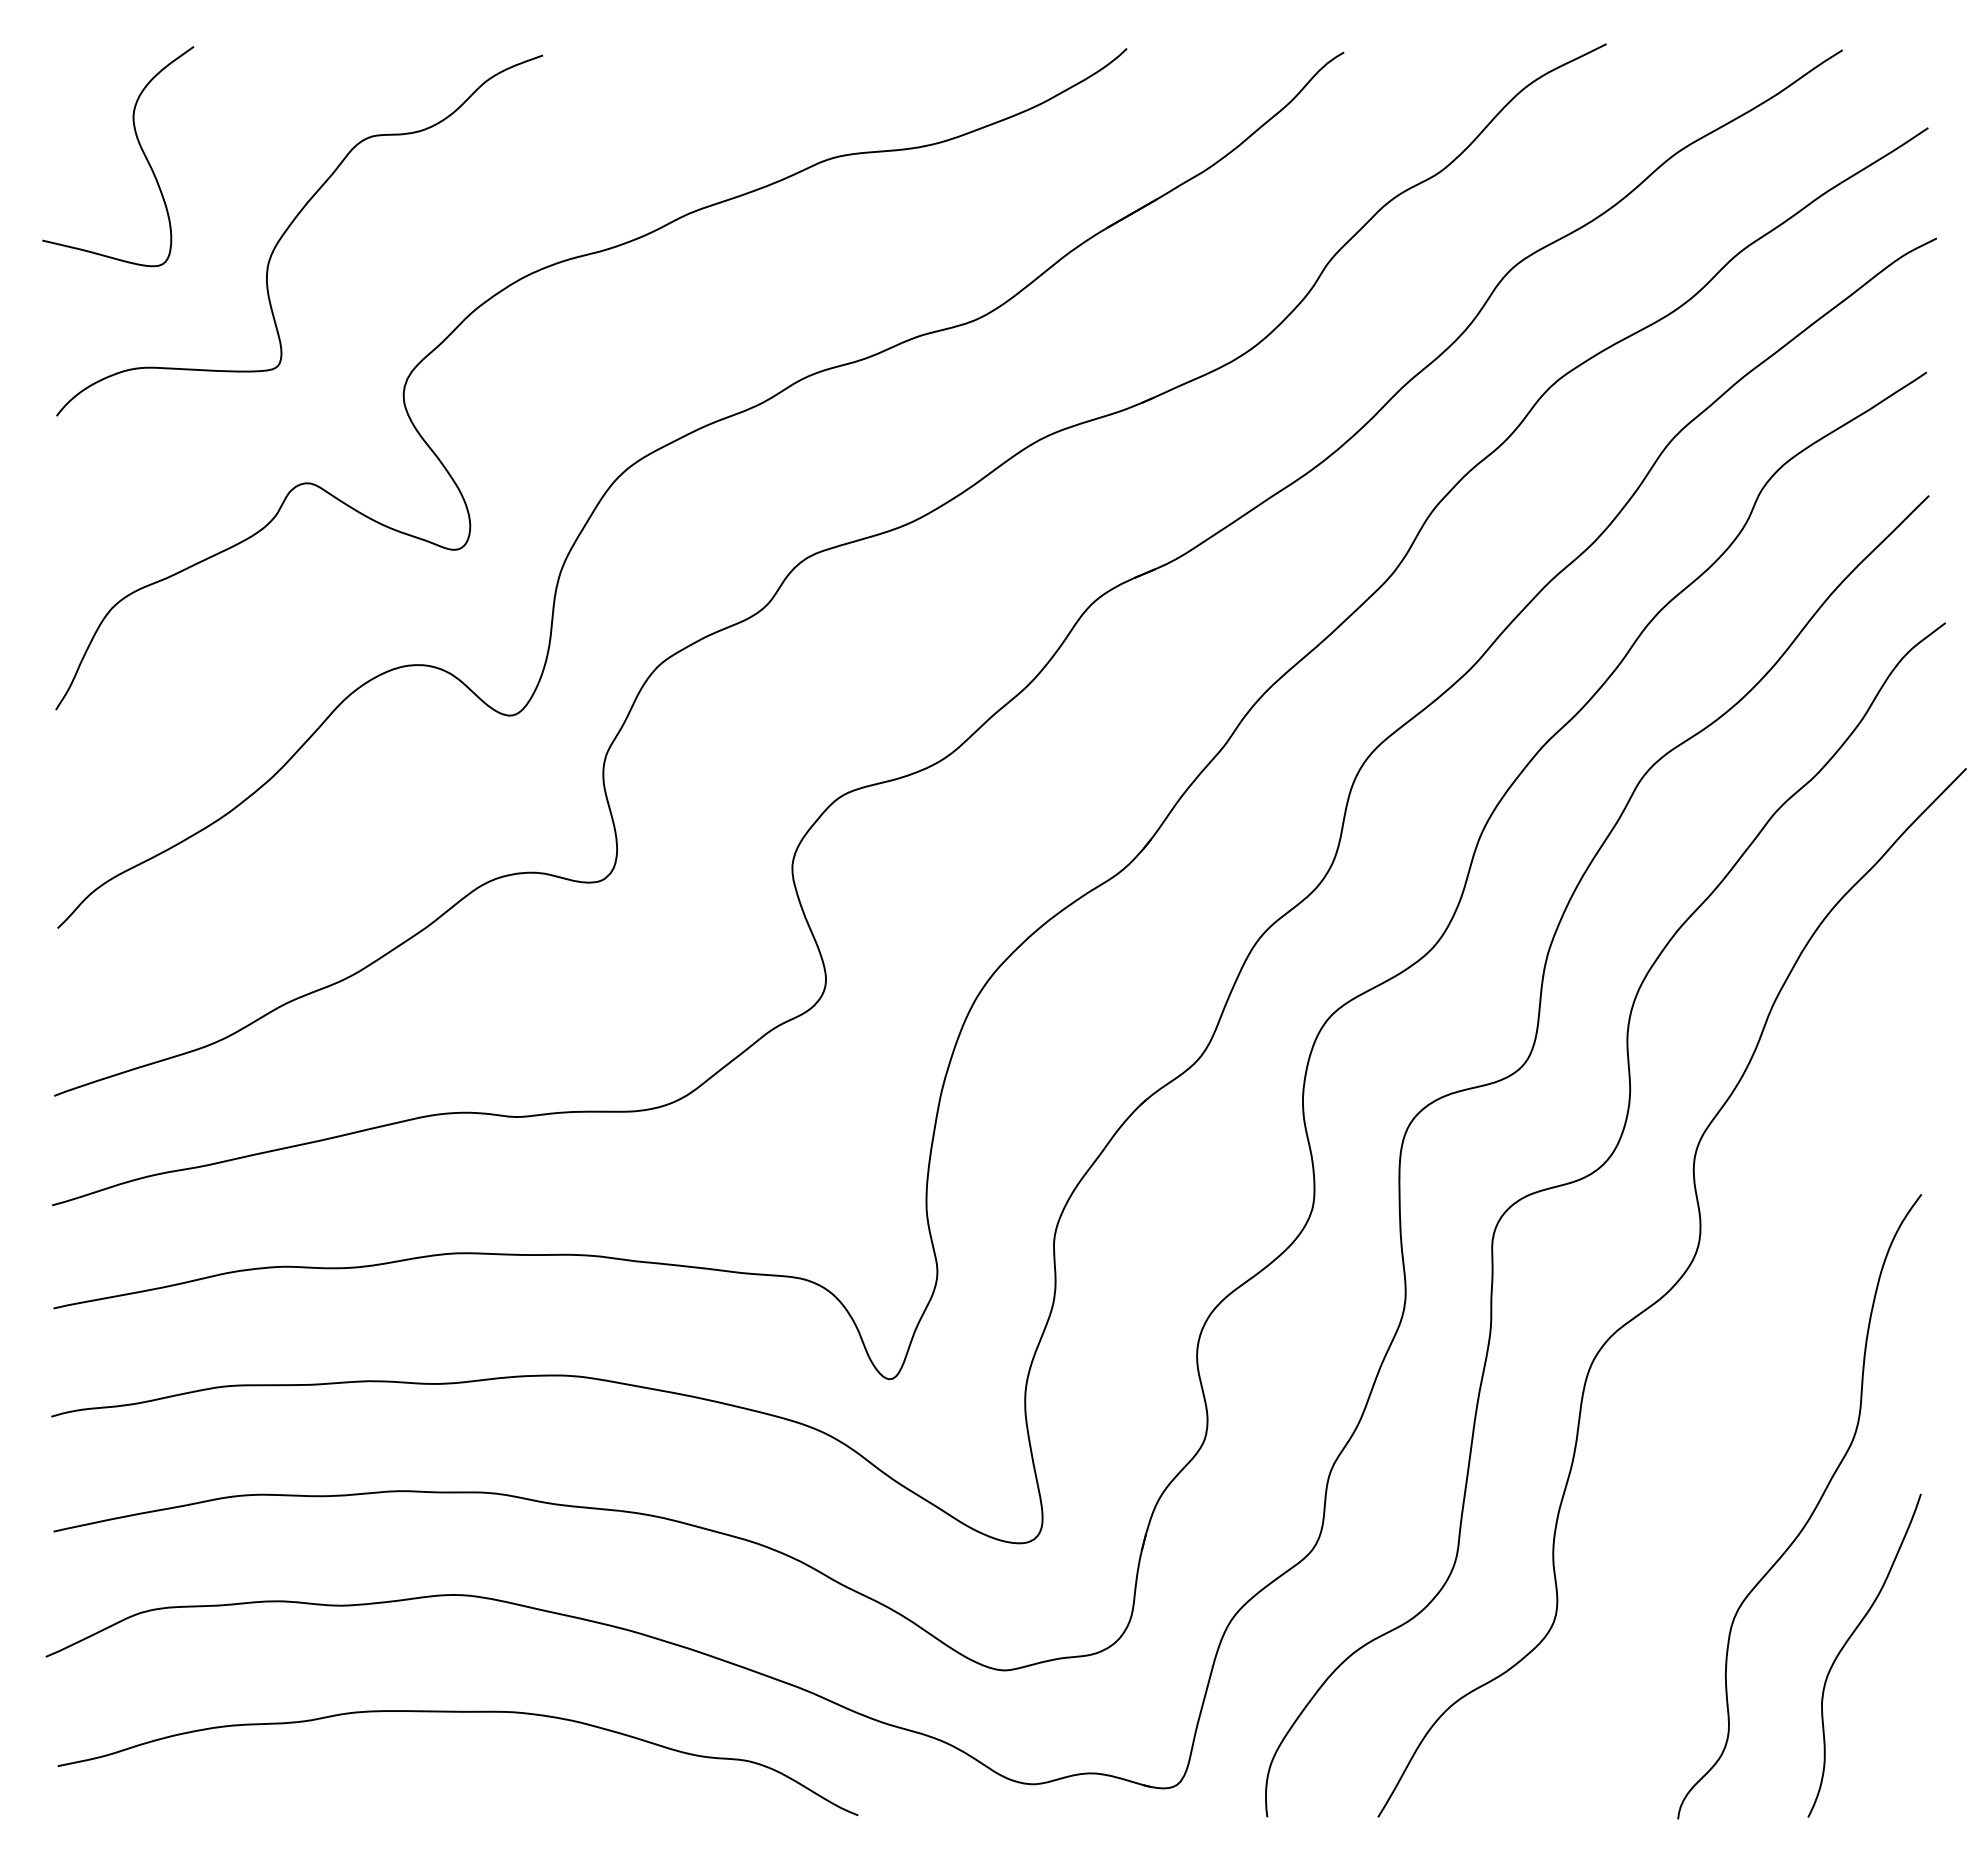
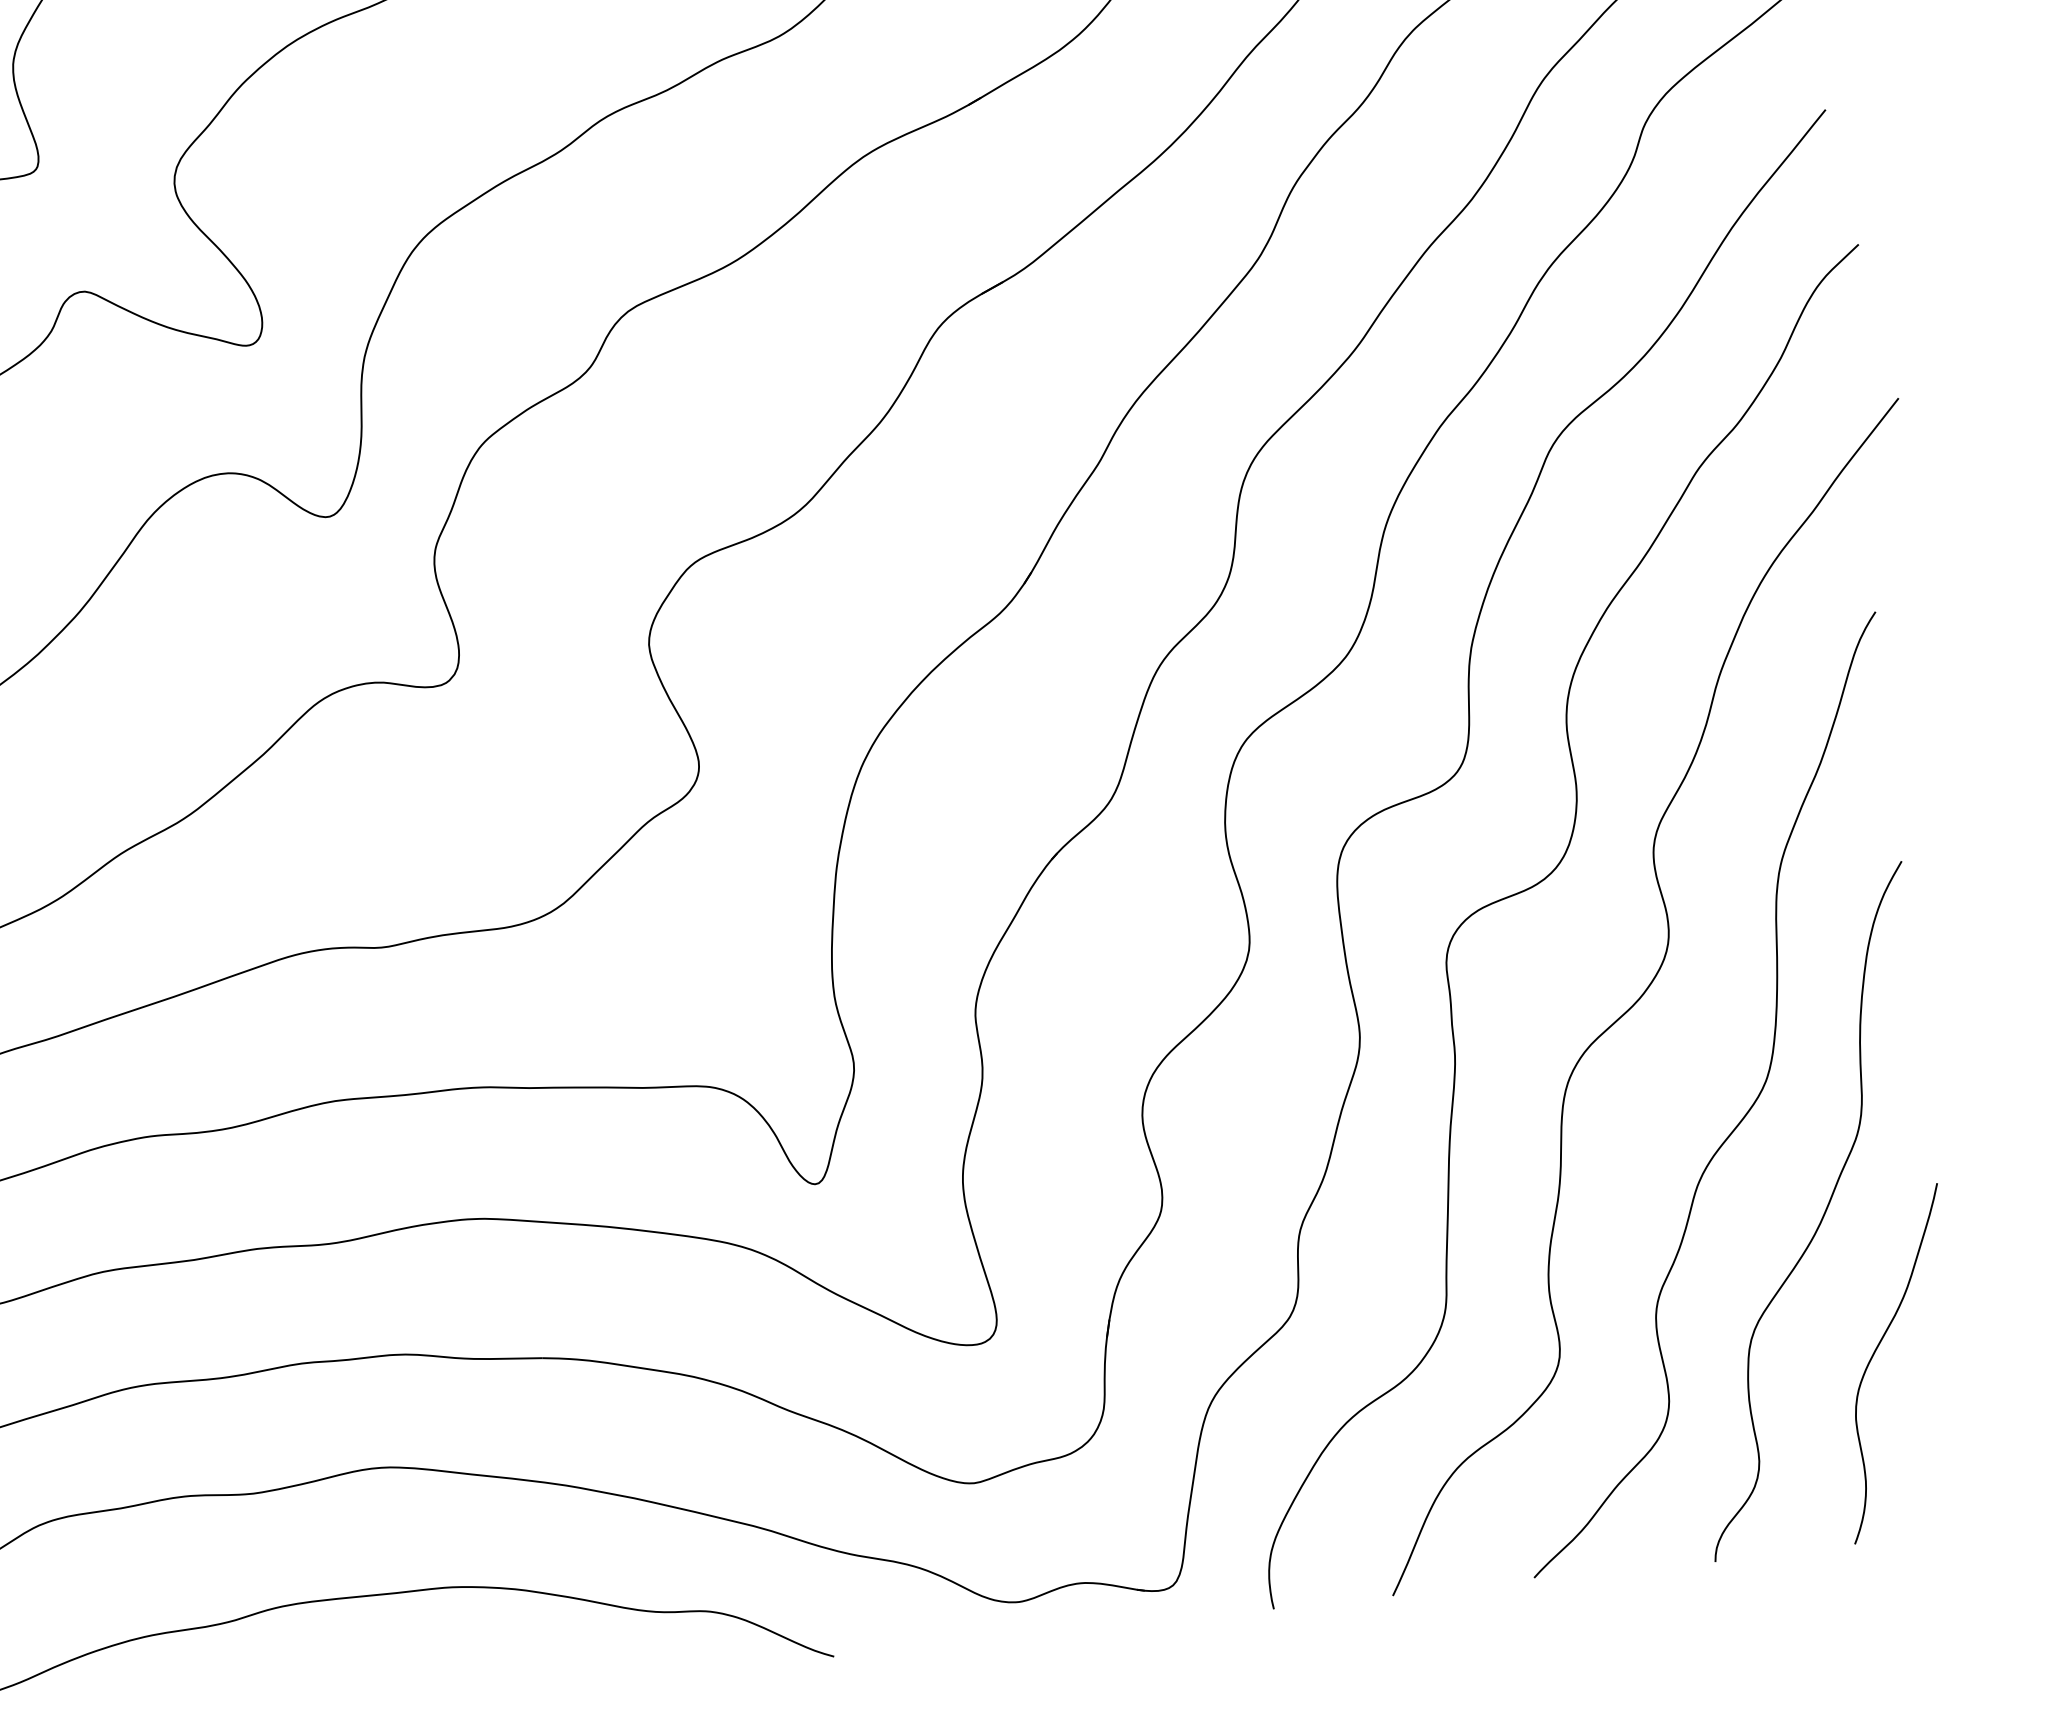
curve: (1745, 1417) -> (1739, 1122), added

